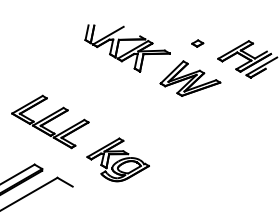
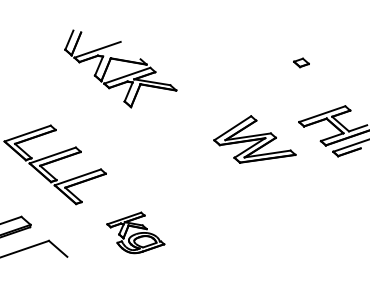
part: (197, 43) -> (301, 62), moved
part: (127, 48) -> (120, 72), moved
part: (117, 159) -> (135, 231), size x0.7

